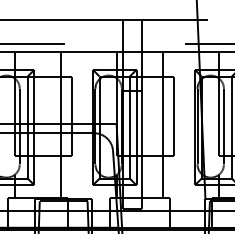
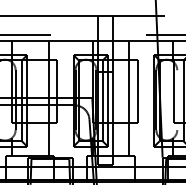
line: (223, 126) -> (176, 100), removed

